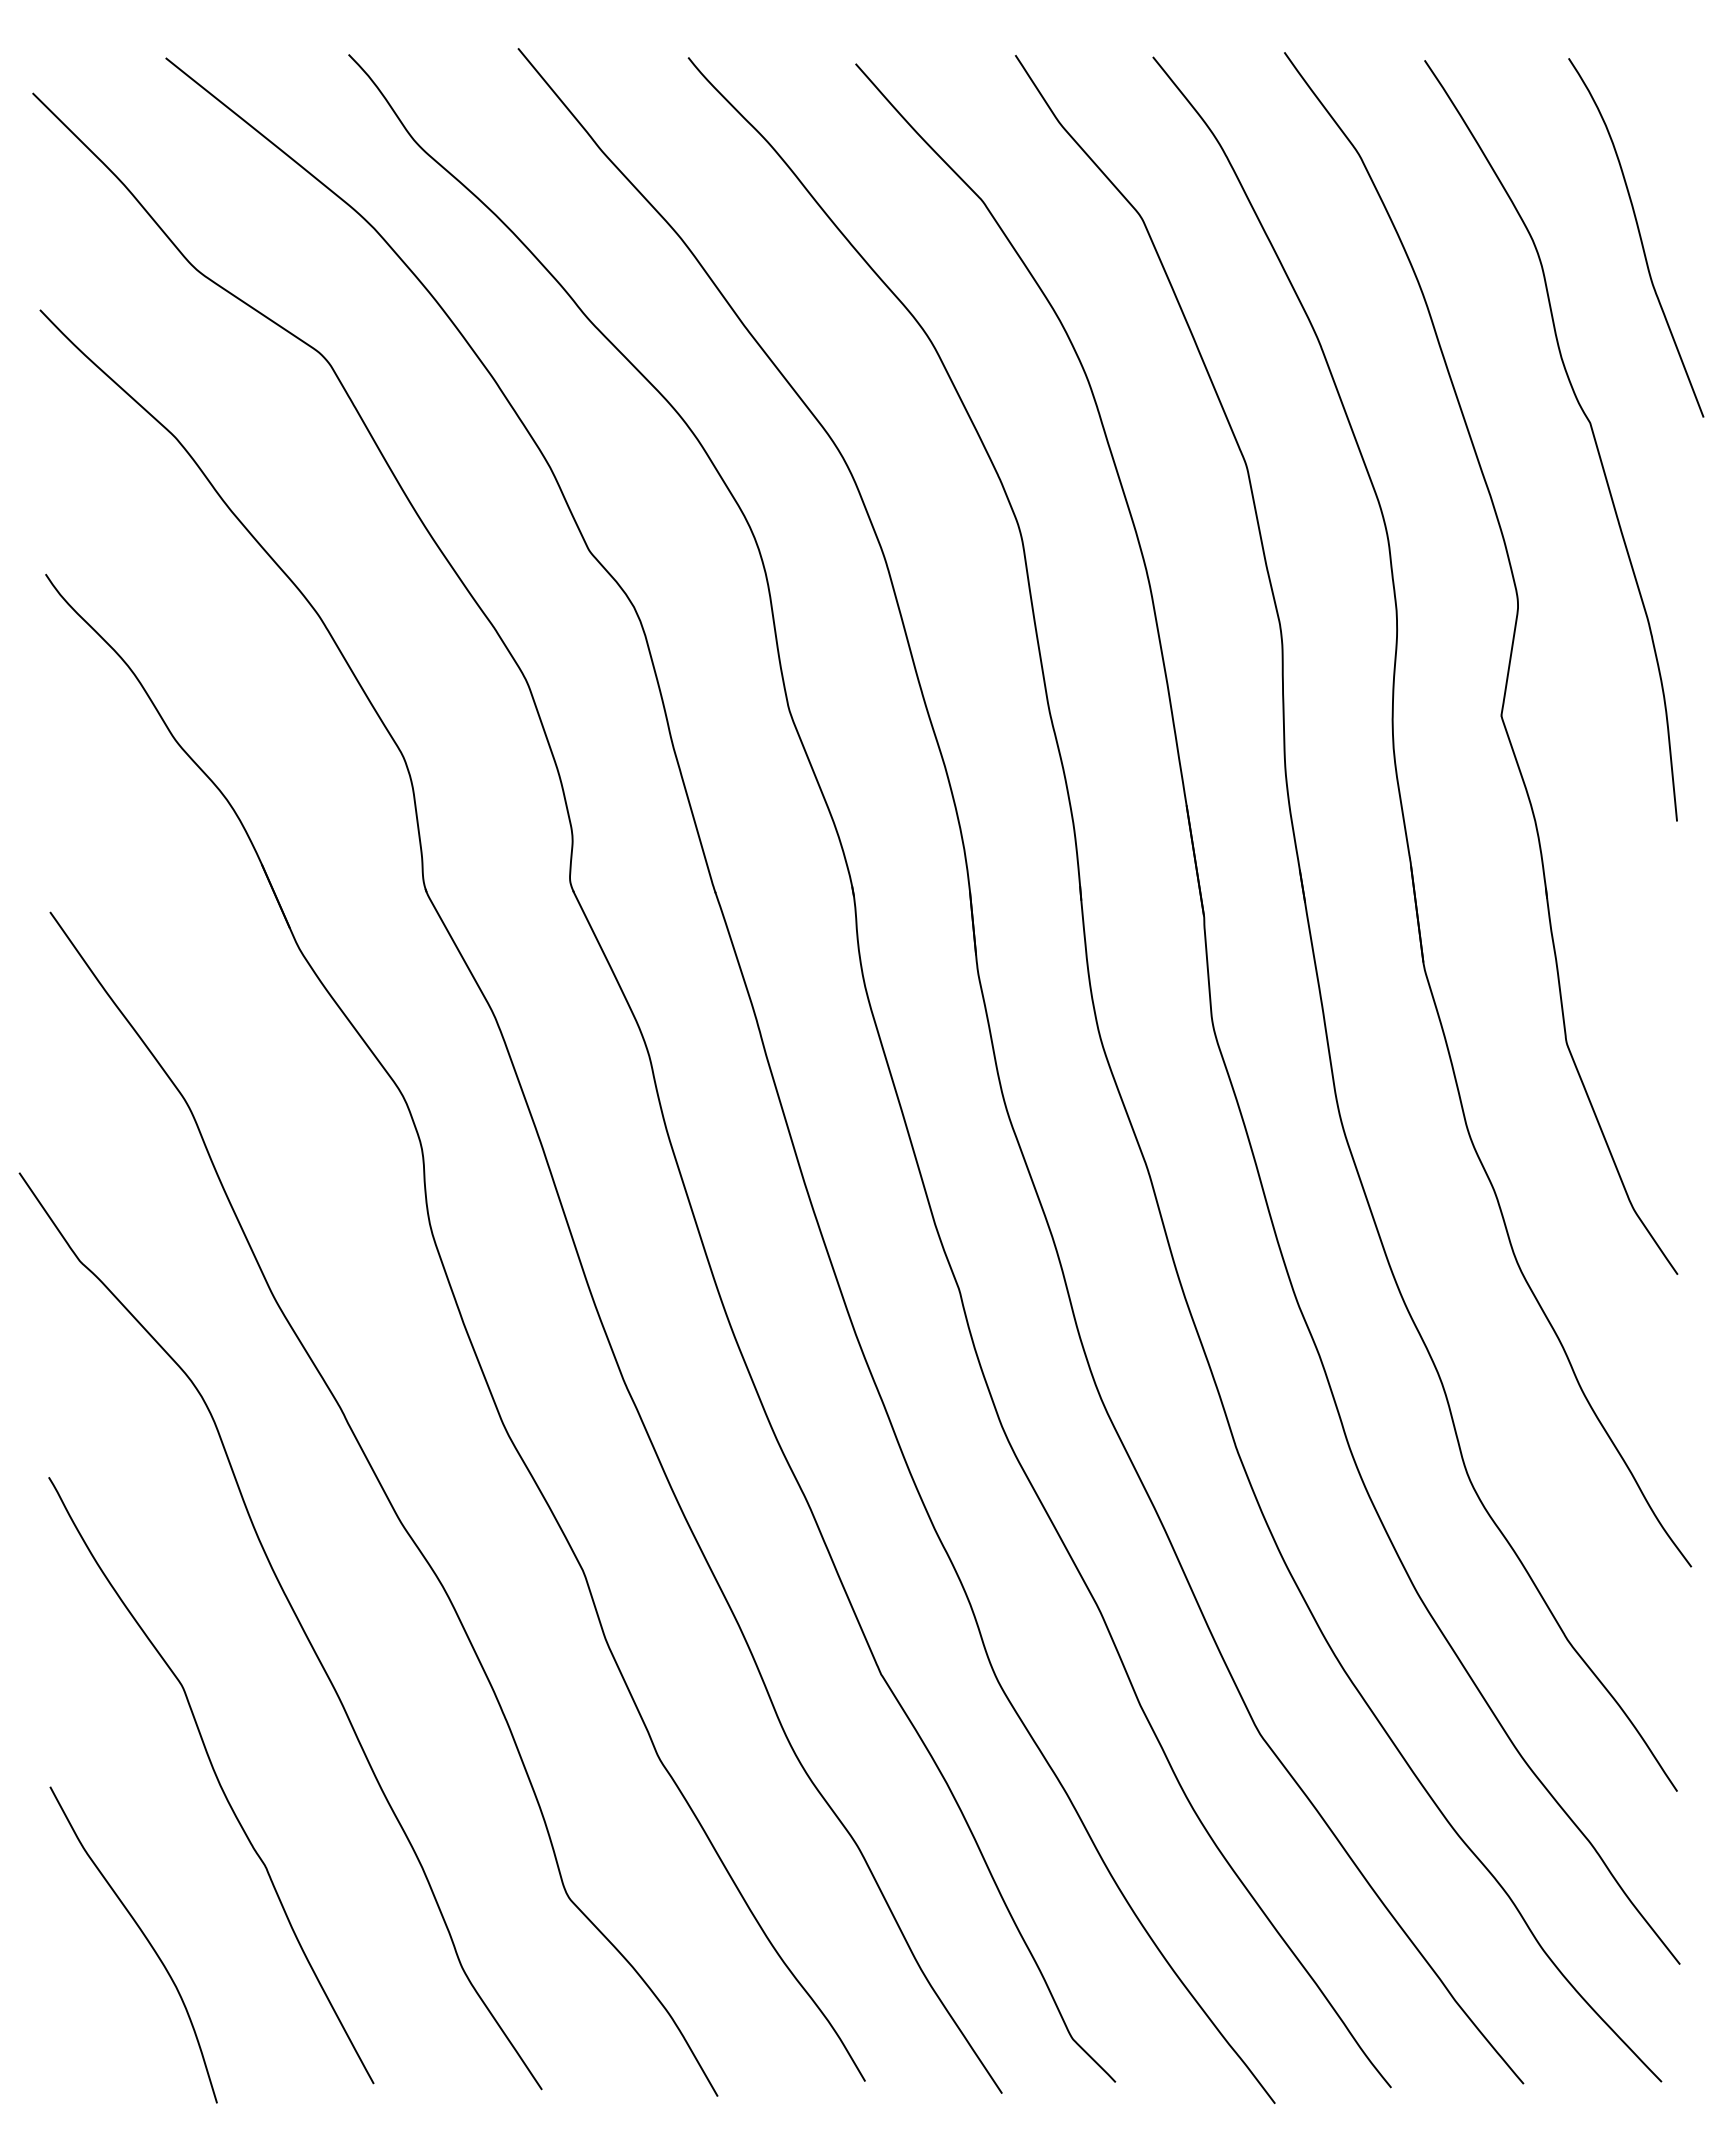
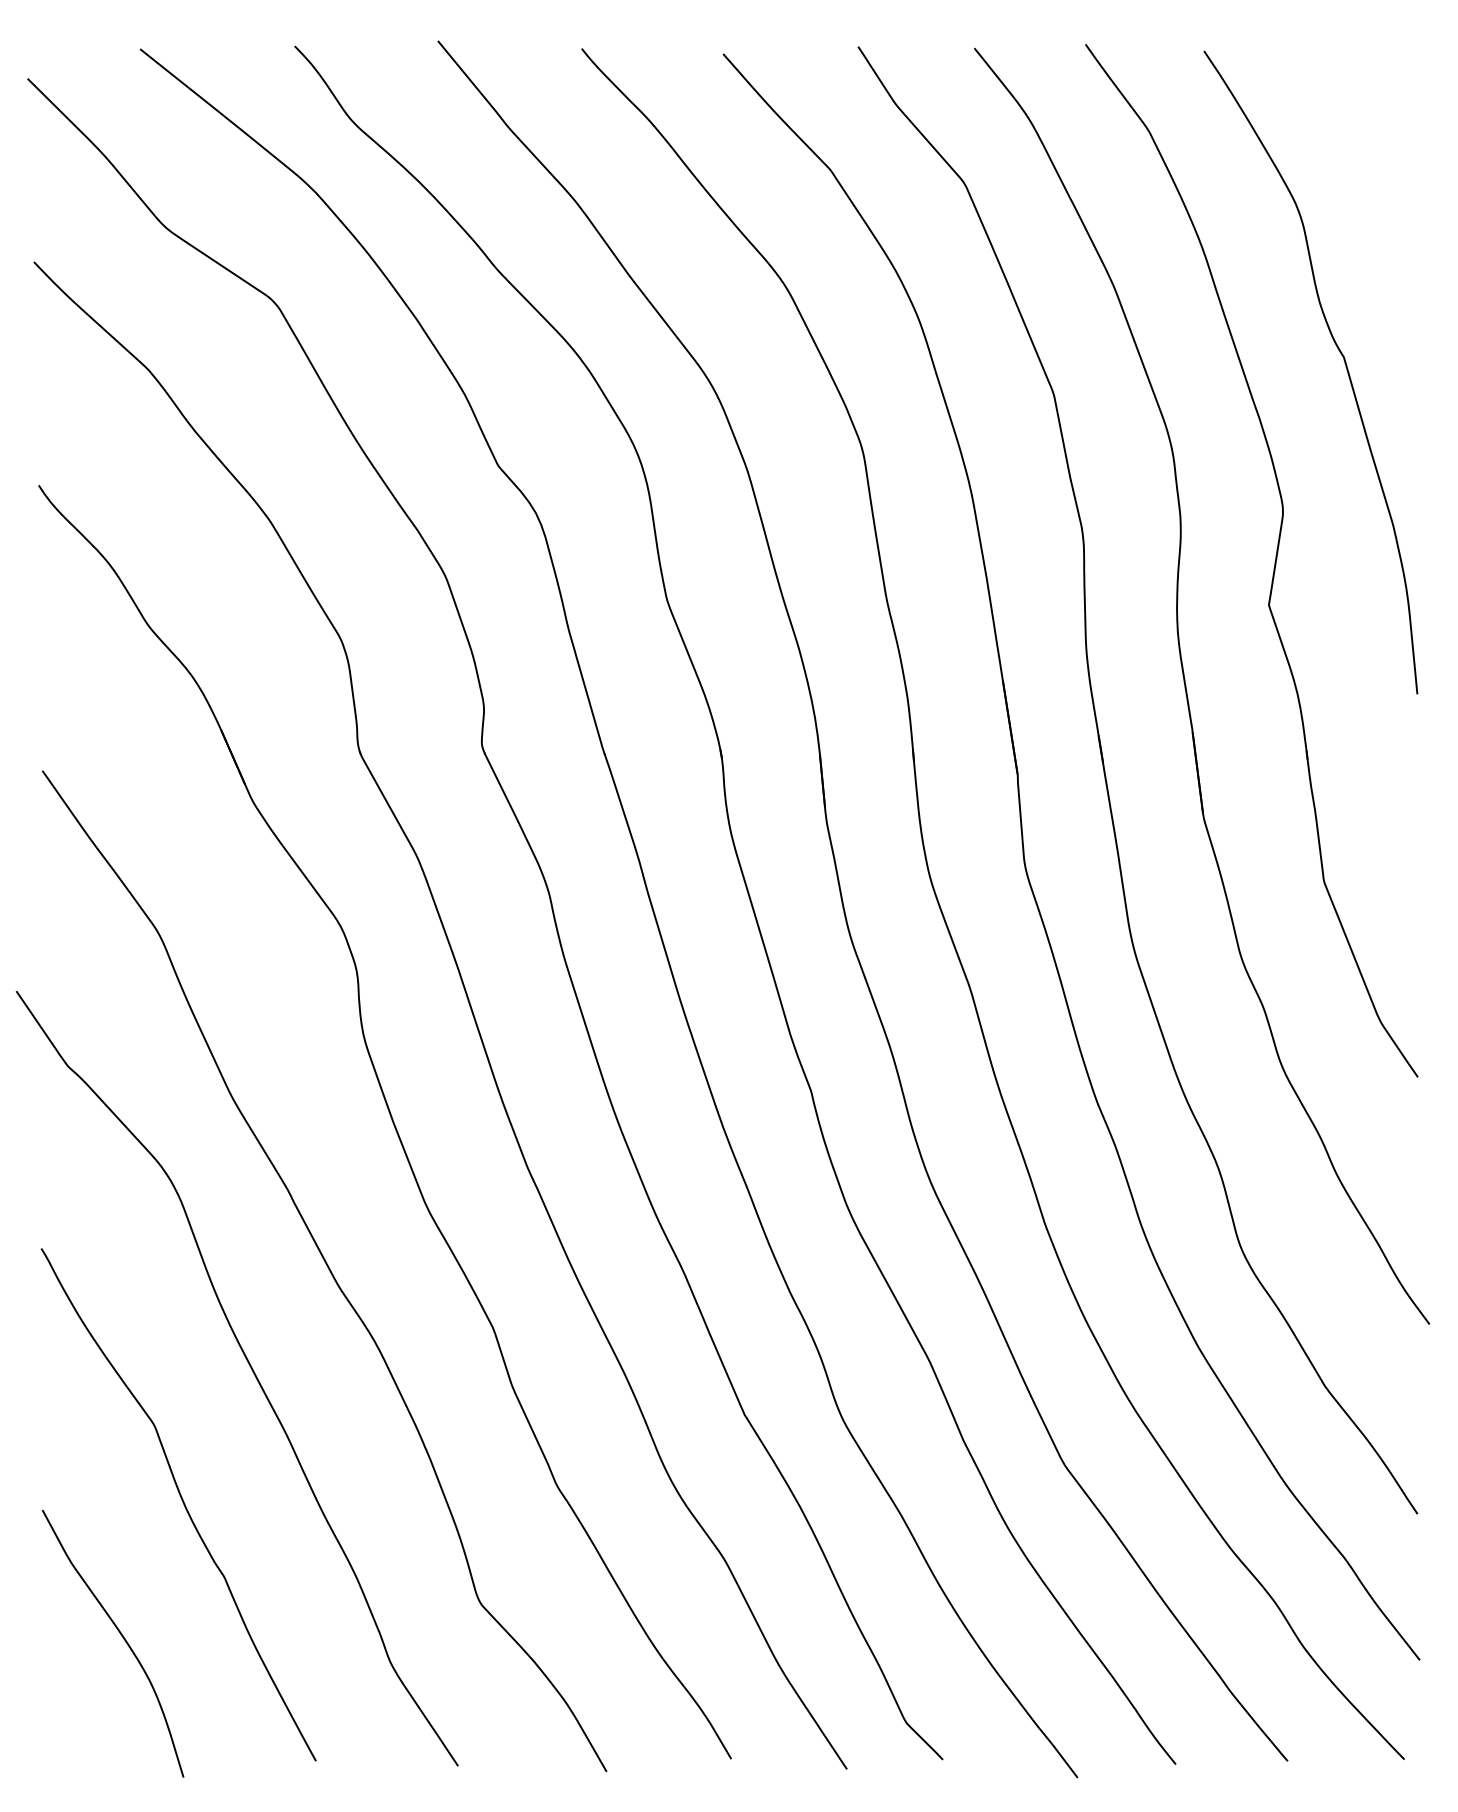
curve: (1639, 237) -> (1385, 200), removed

